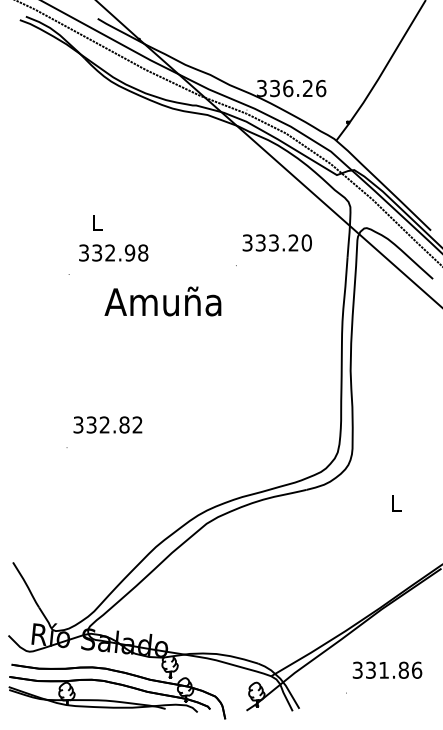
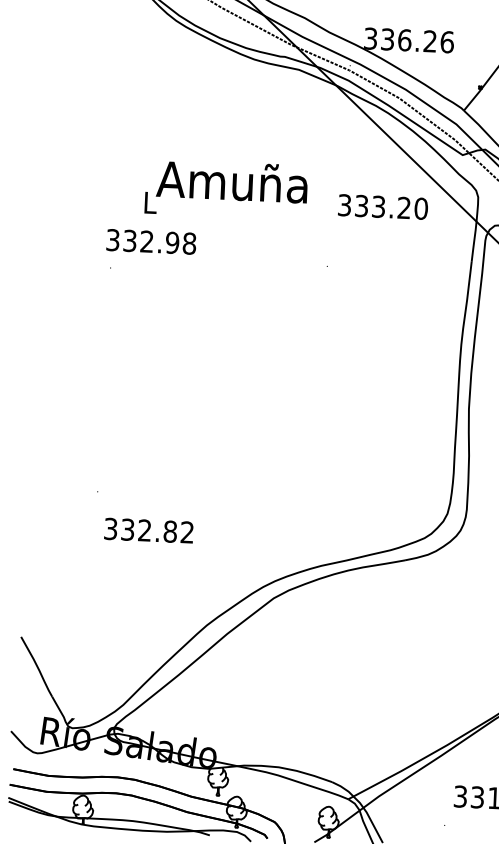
text: (276, 242) -> (382, 206), moved
text: (113, 252) -> (151, 241), moved
text: (162, 301) -> (231, 181), moved
text: (107, 424) -> (148, 530), moved

